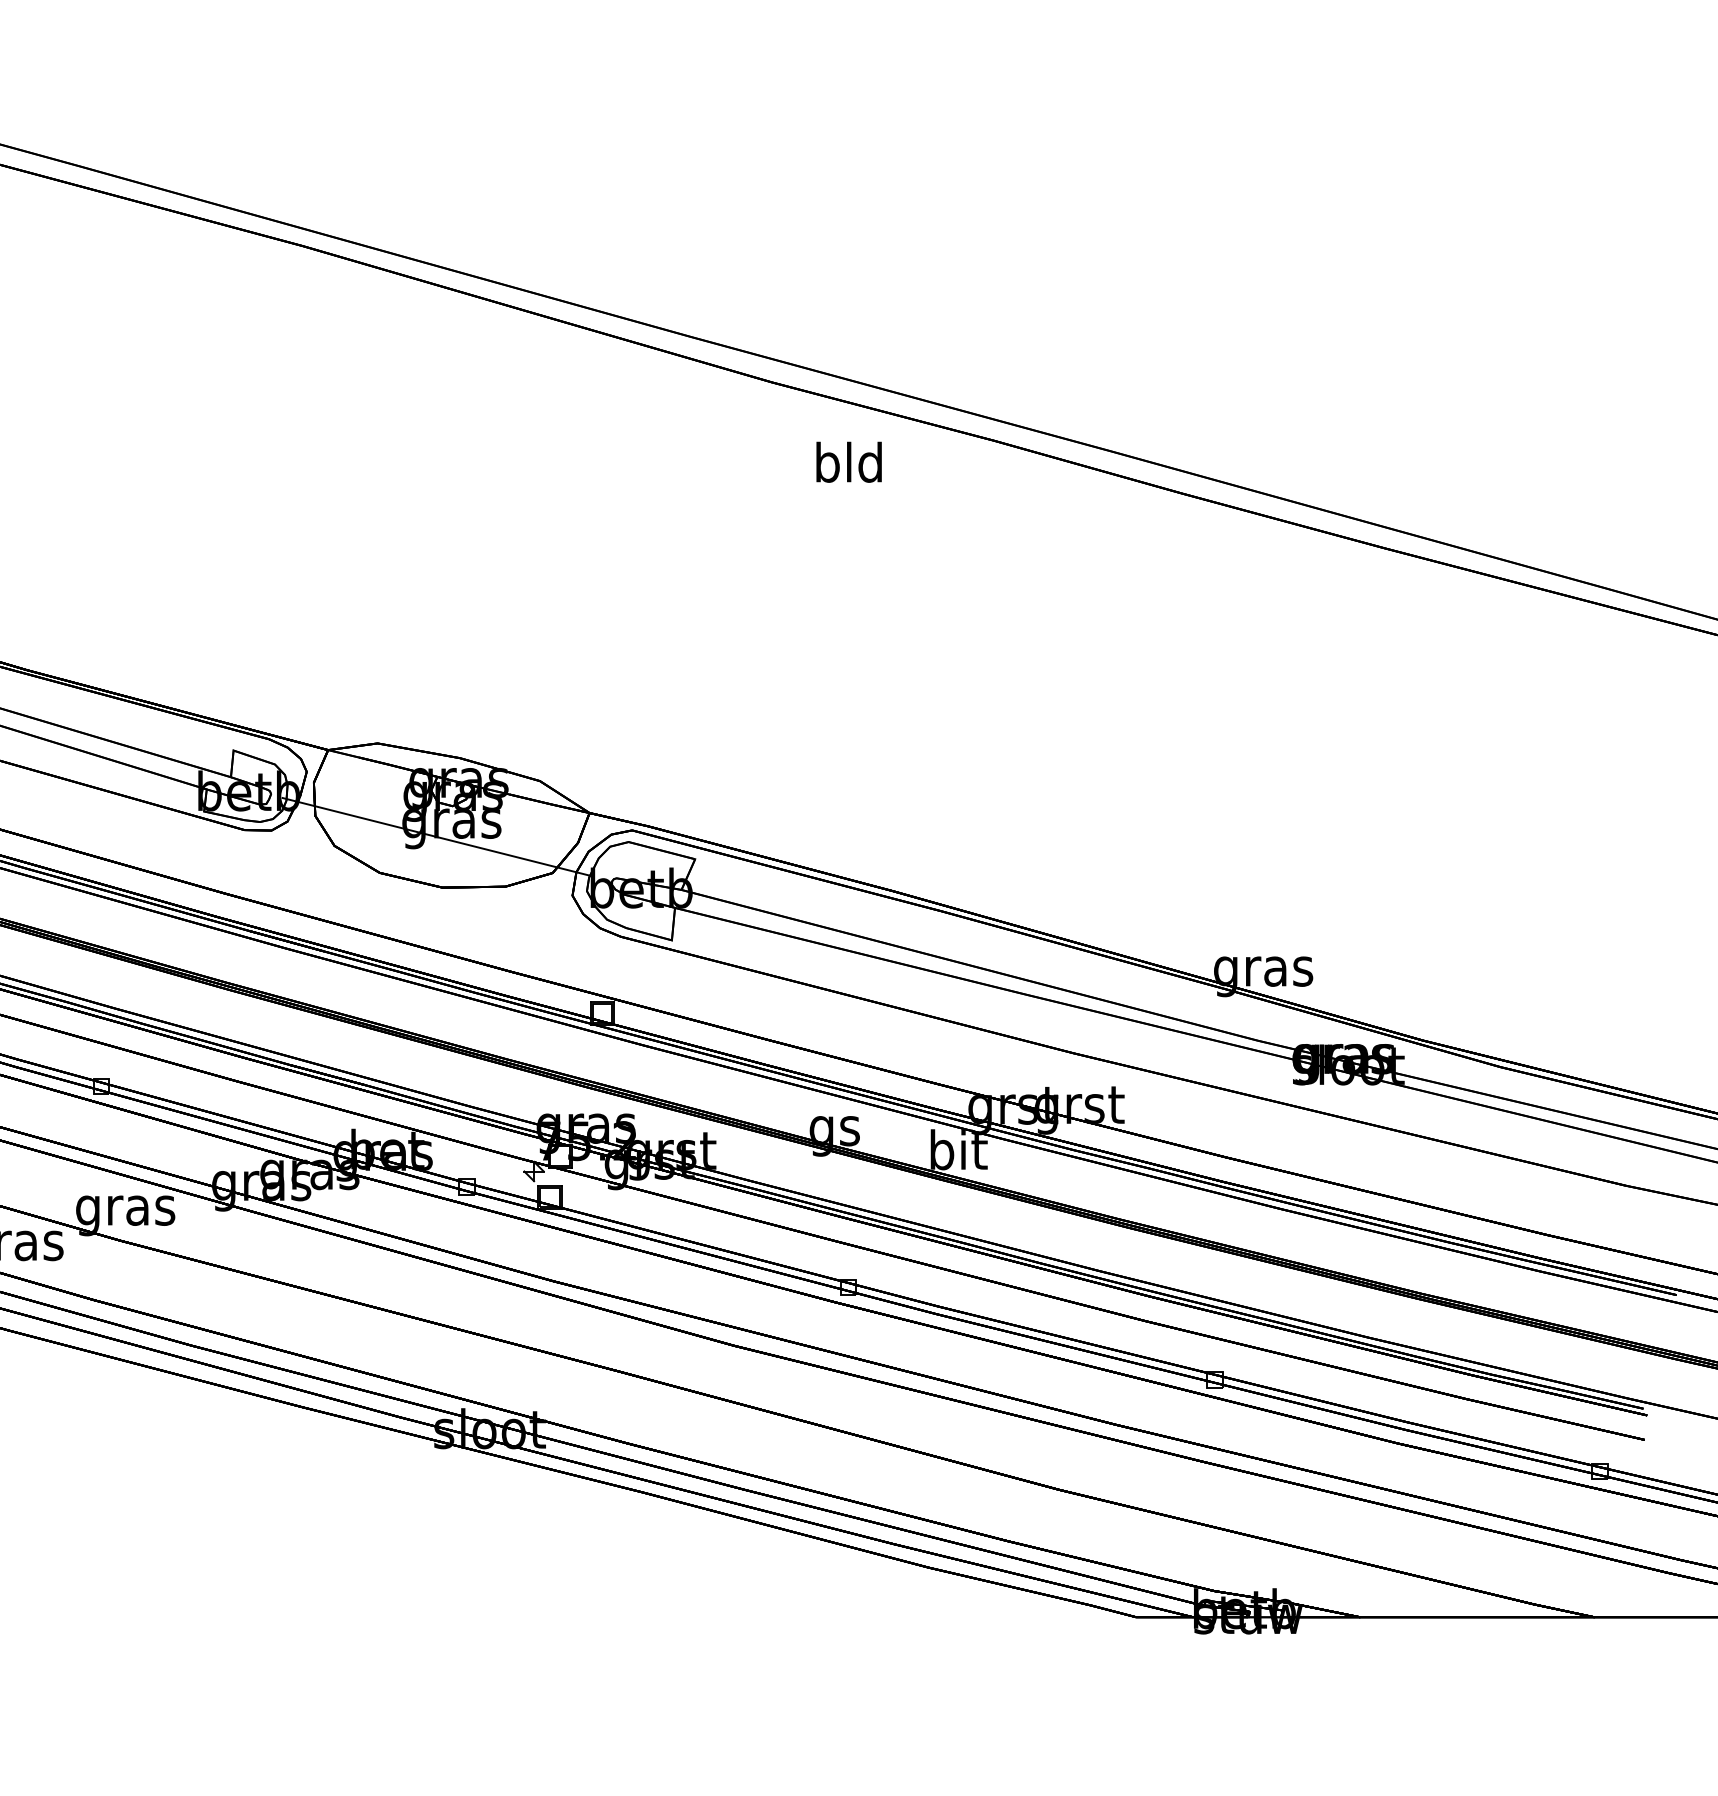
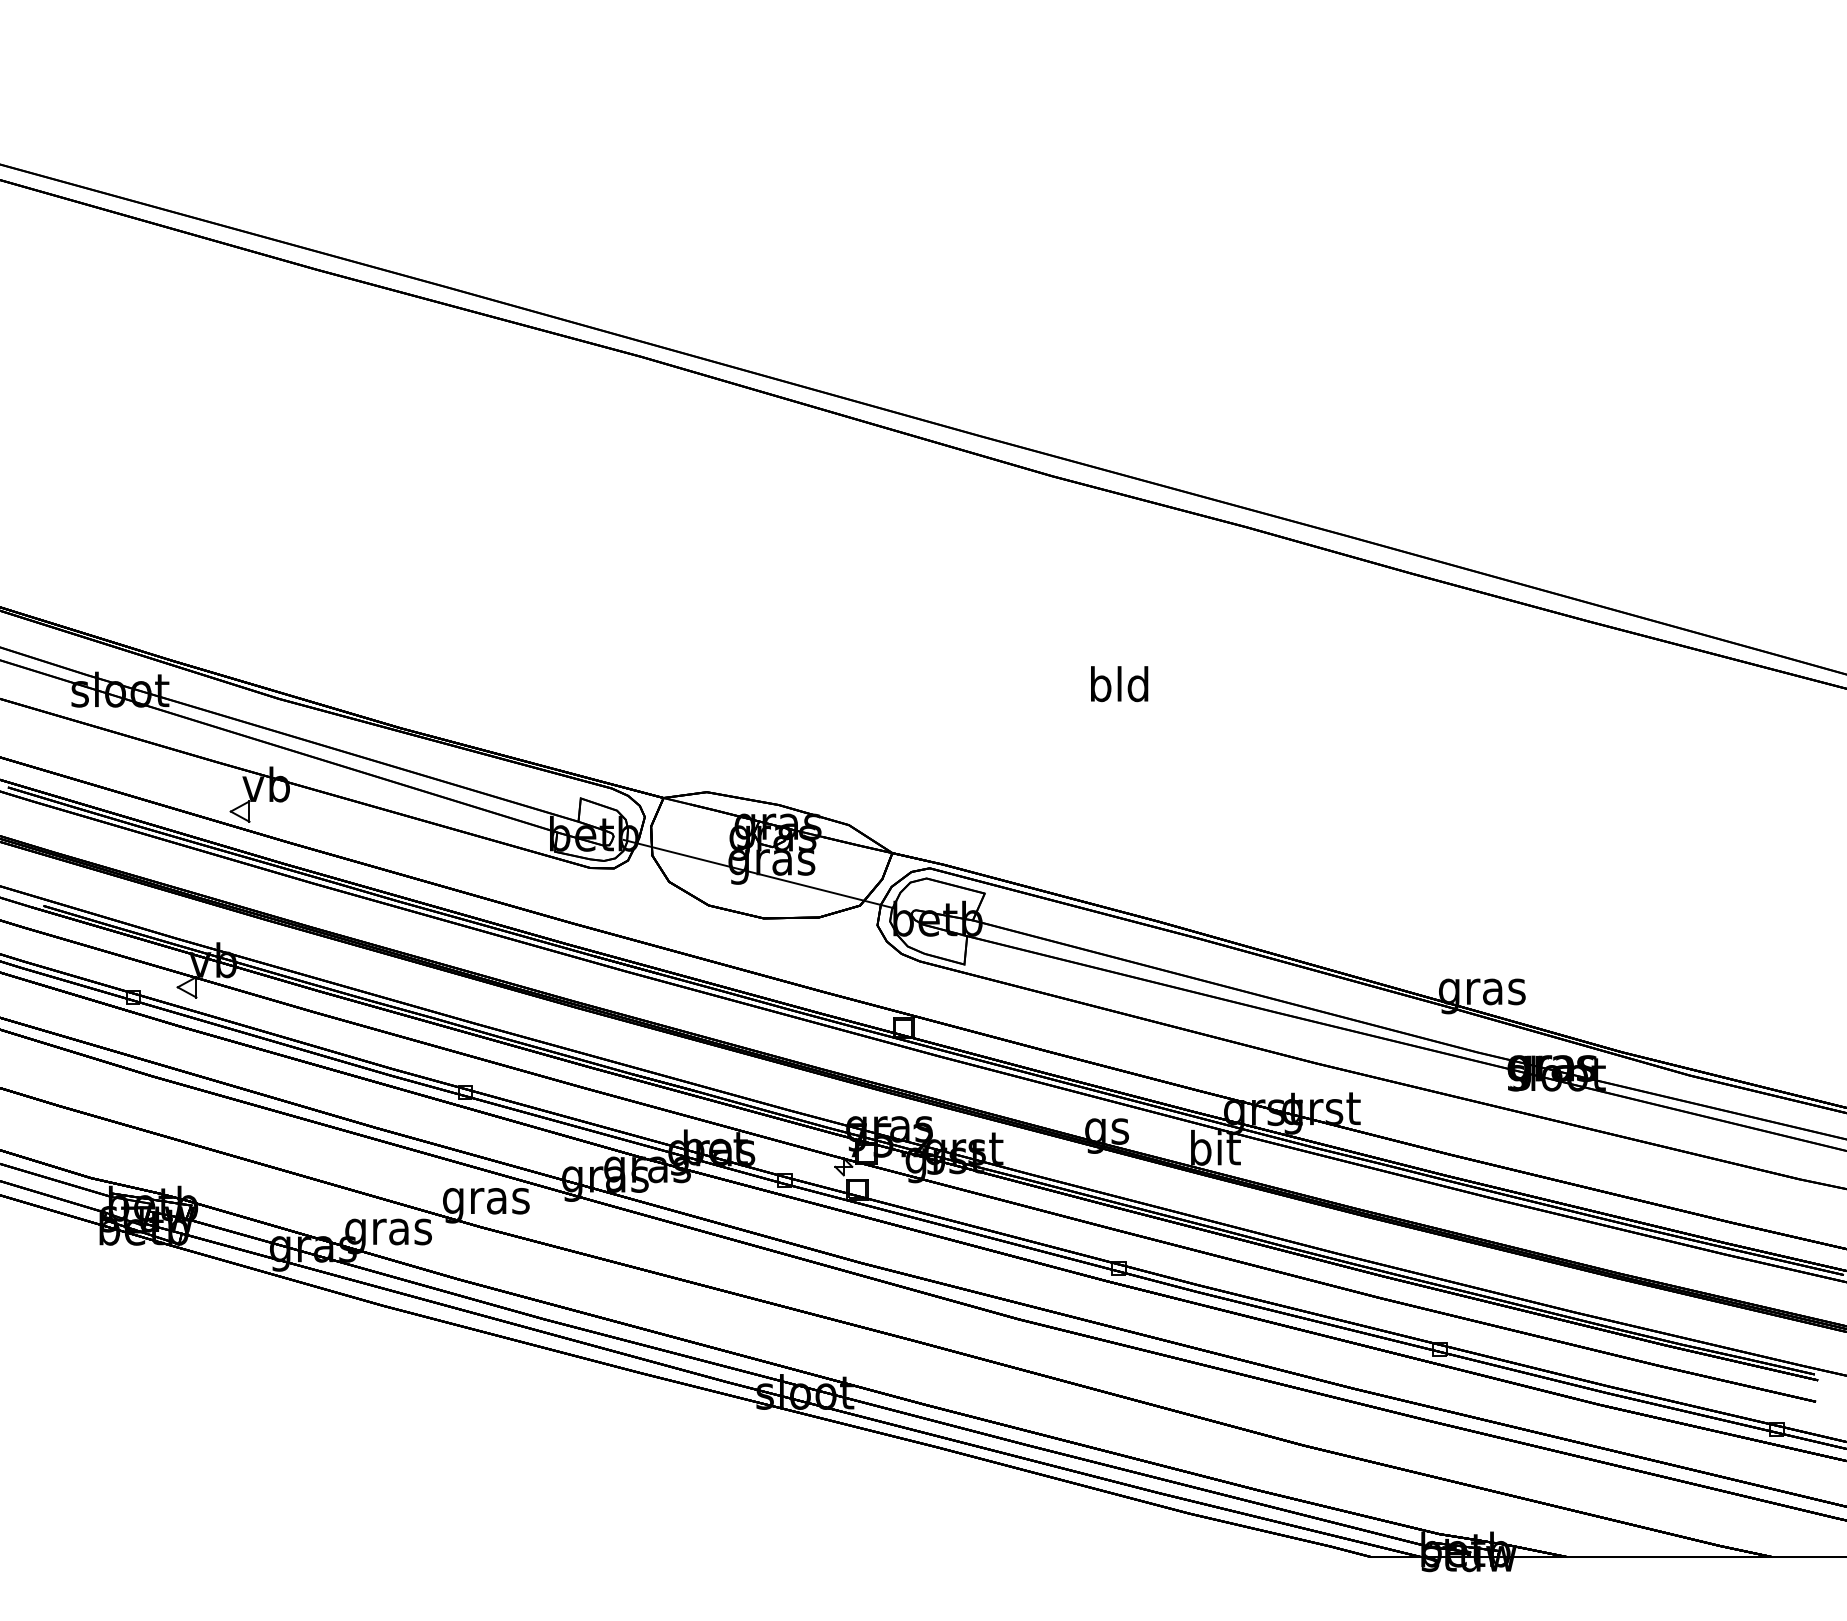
text: (849, 462) -> (1119, 684), moved

